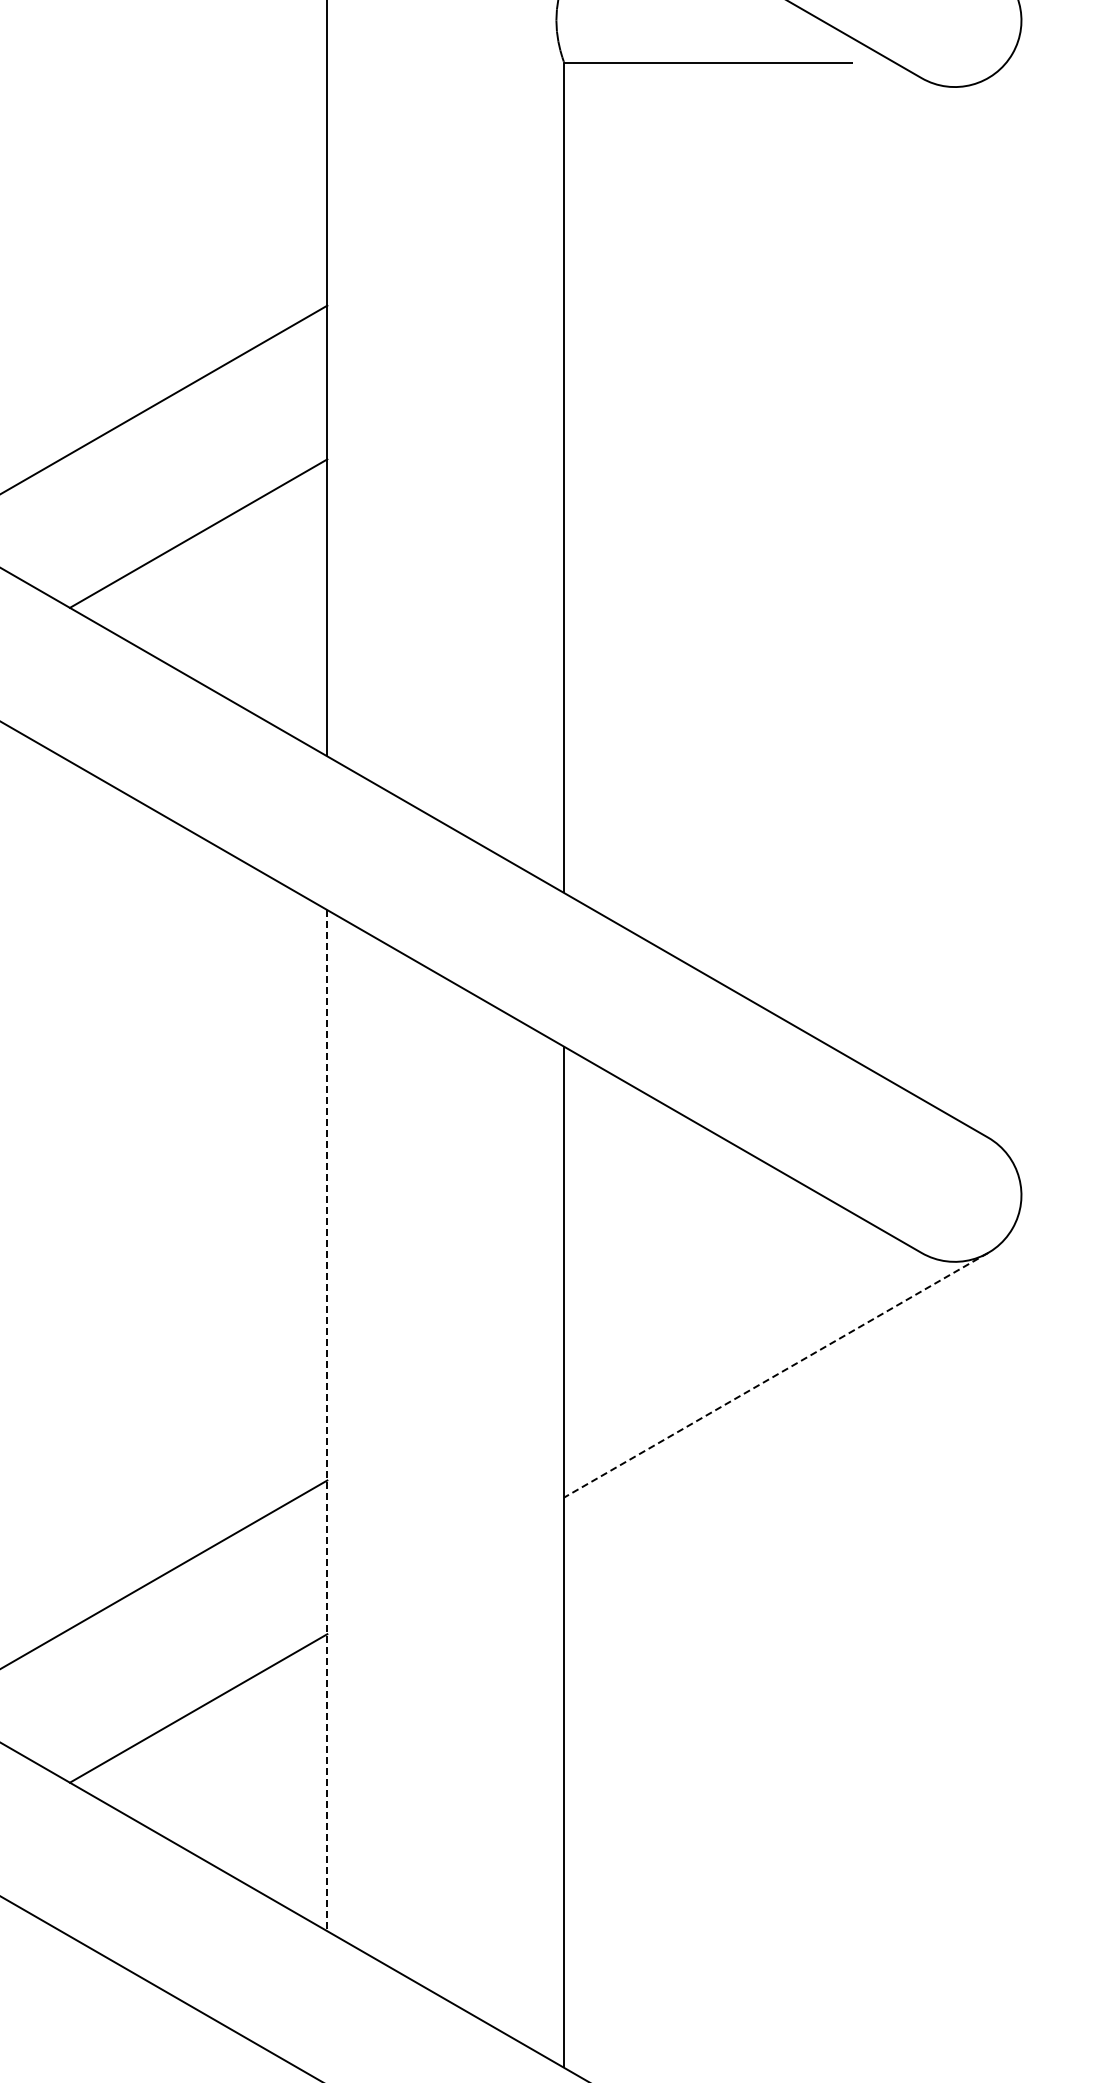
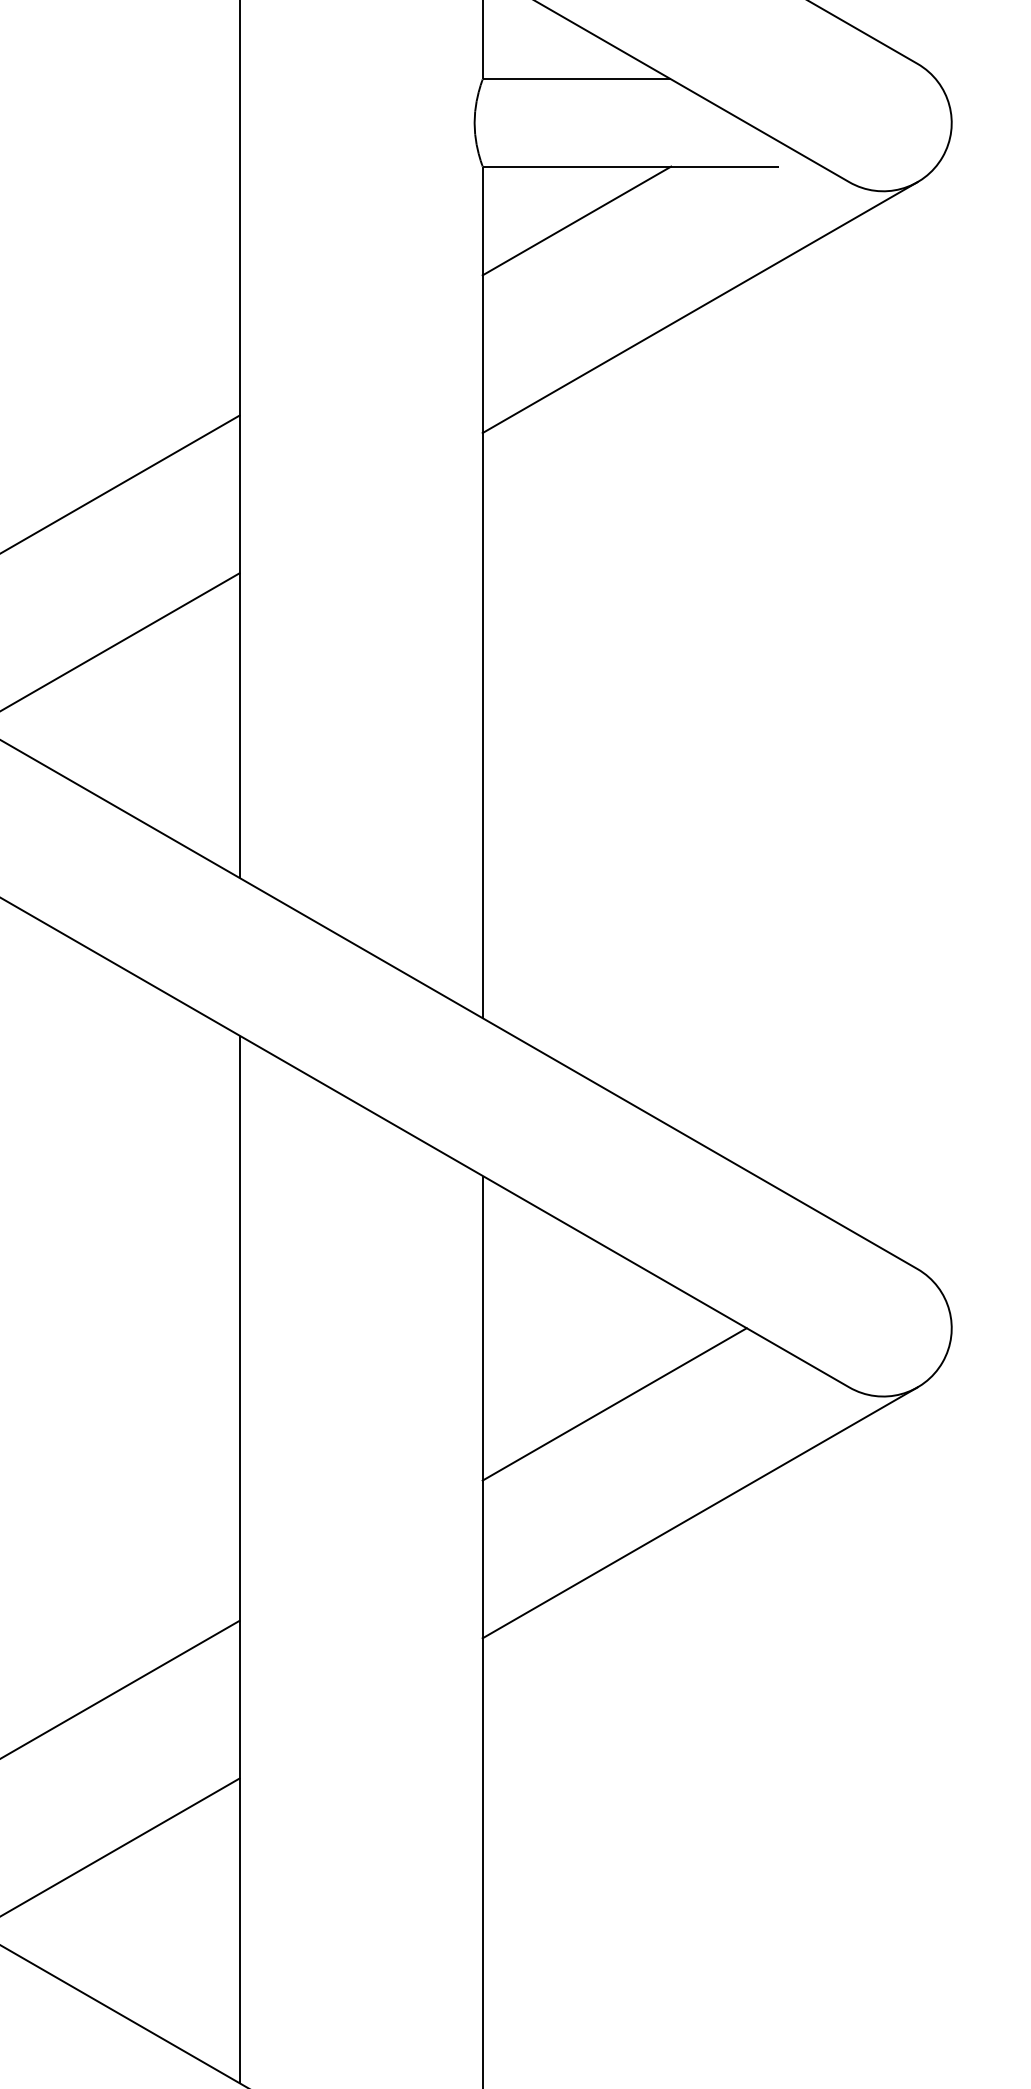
line: (656, 115) -> (577, 220), added
line: (776, 200) -> (700, 307), added
line: (692, 1269) -> (614, 1404), added
line: (776, 1375) -> (700, 1513), dashed -> solid
line: (327, 1420) -> (239, 1559), dashed -> solid

